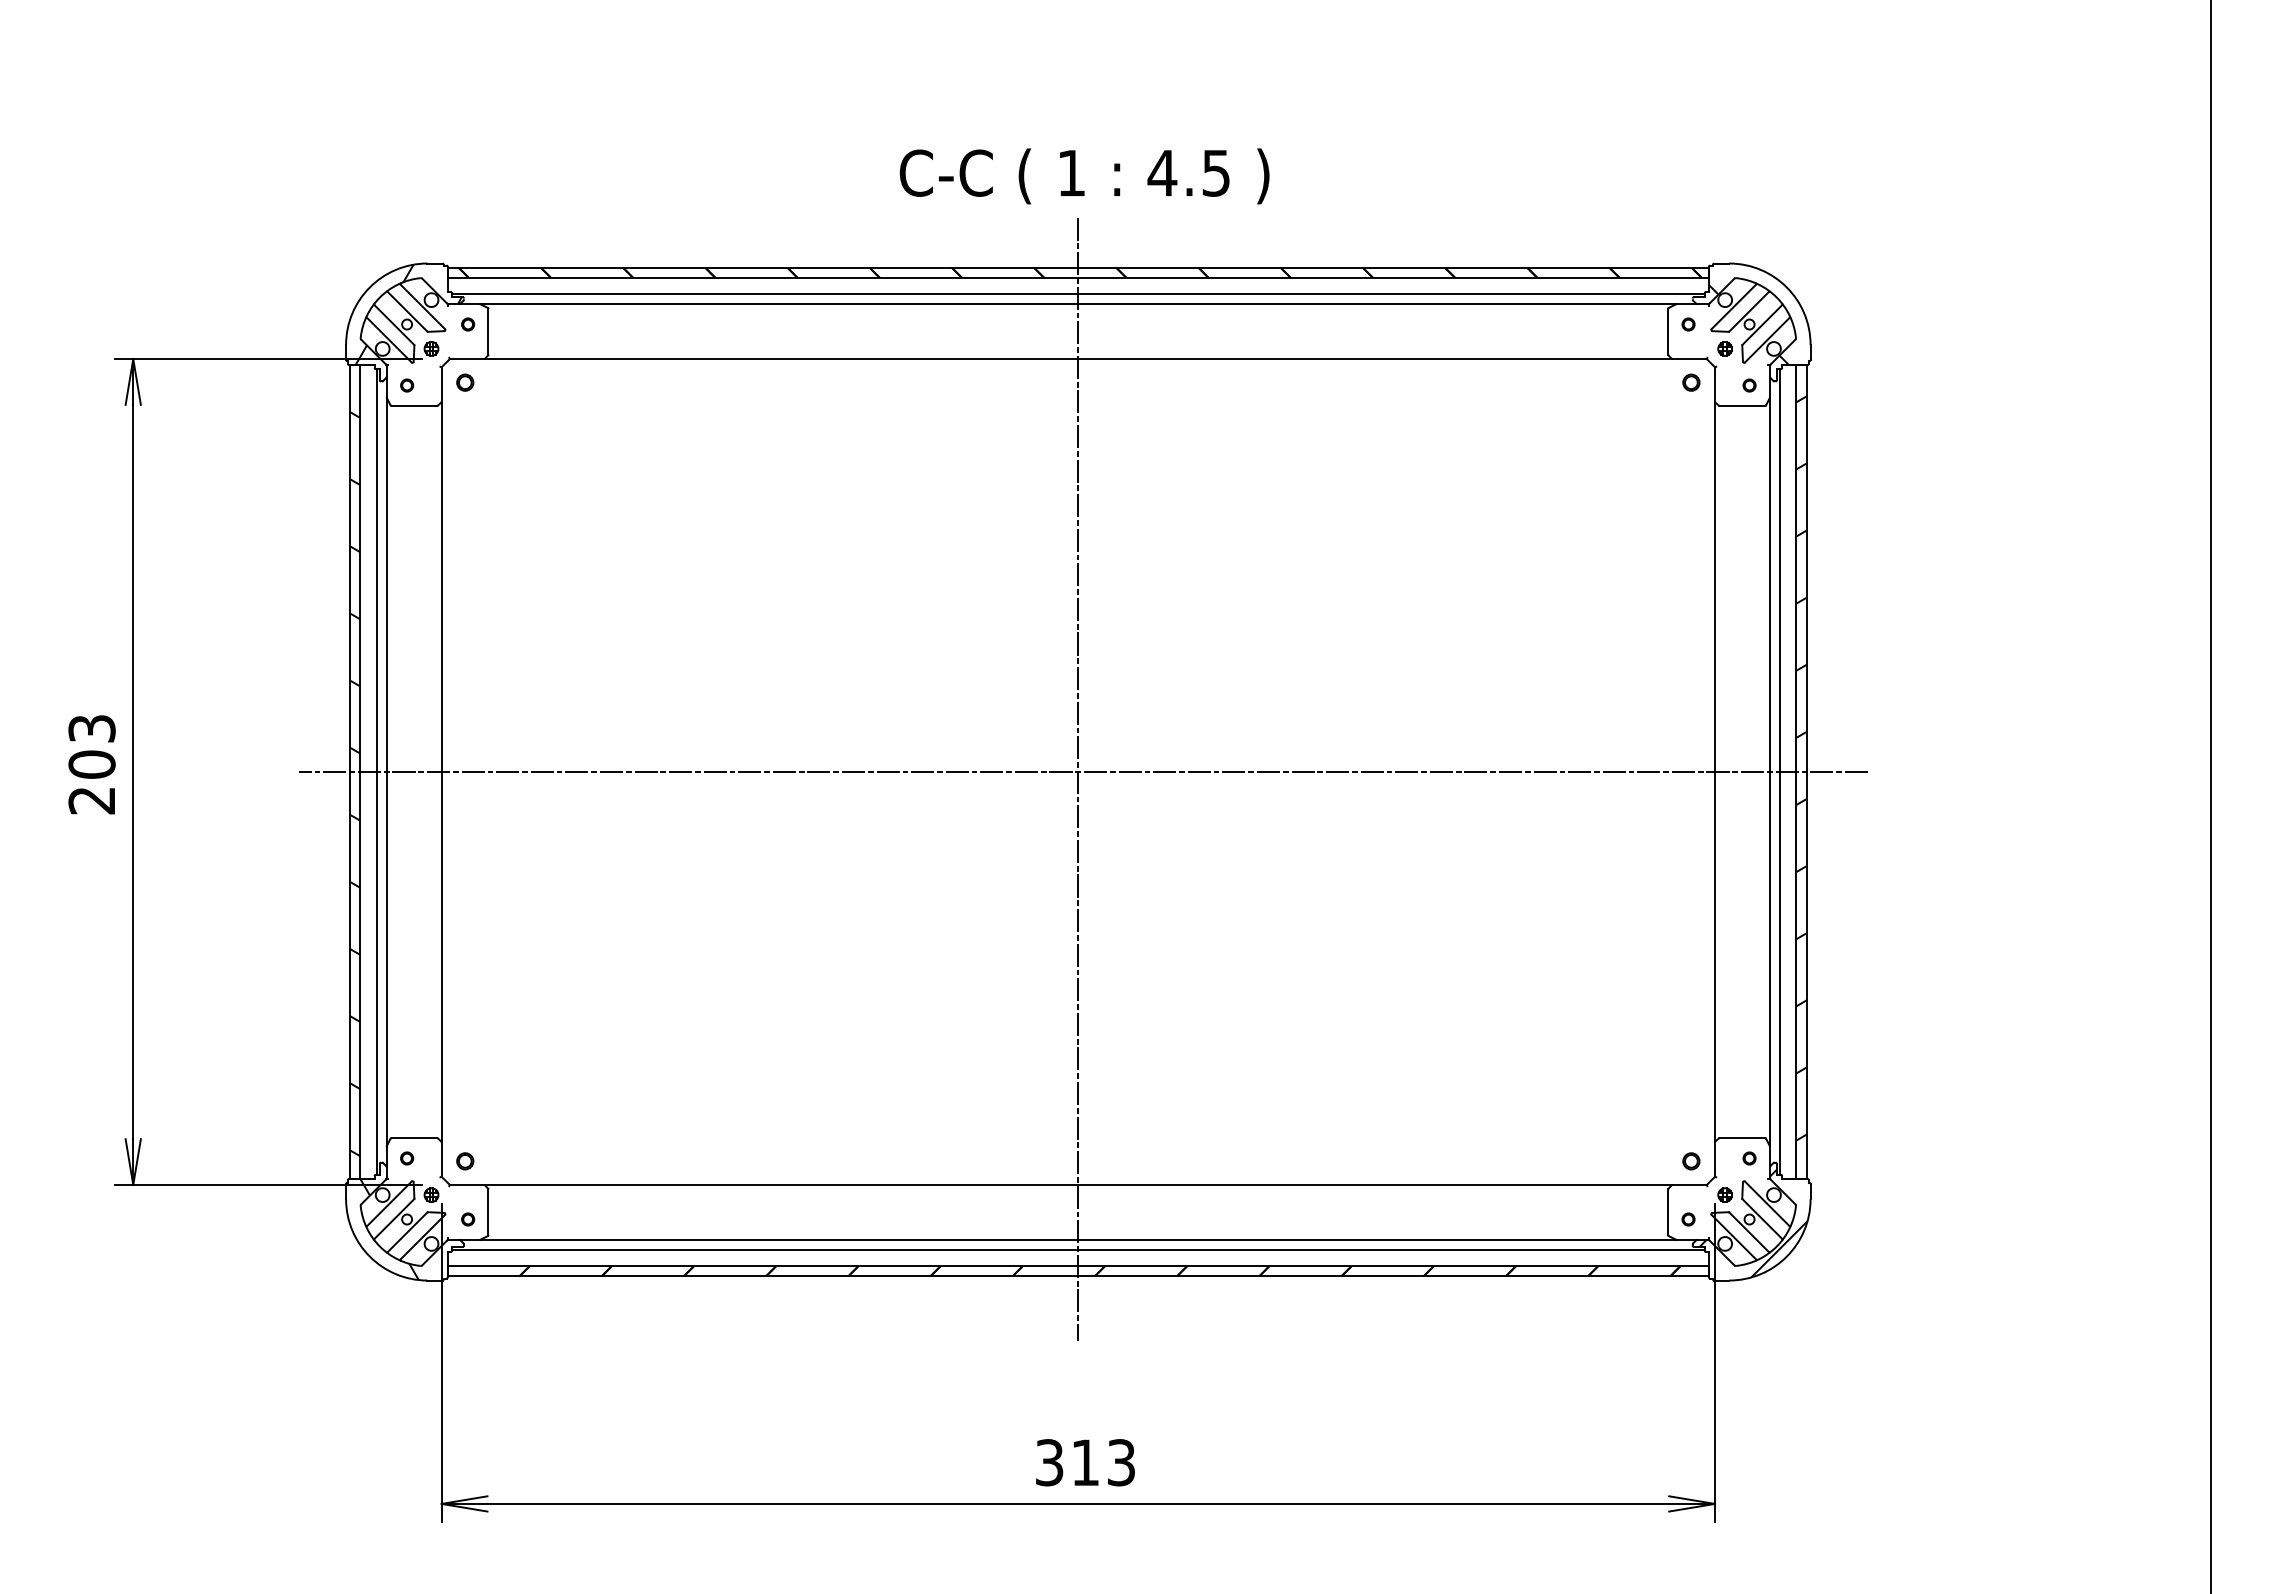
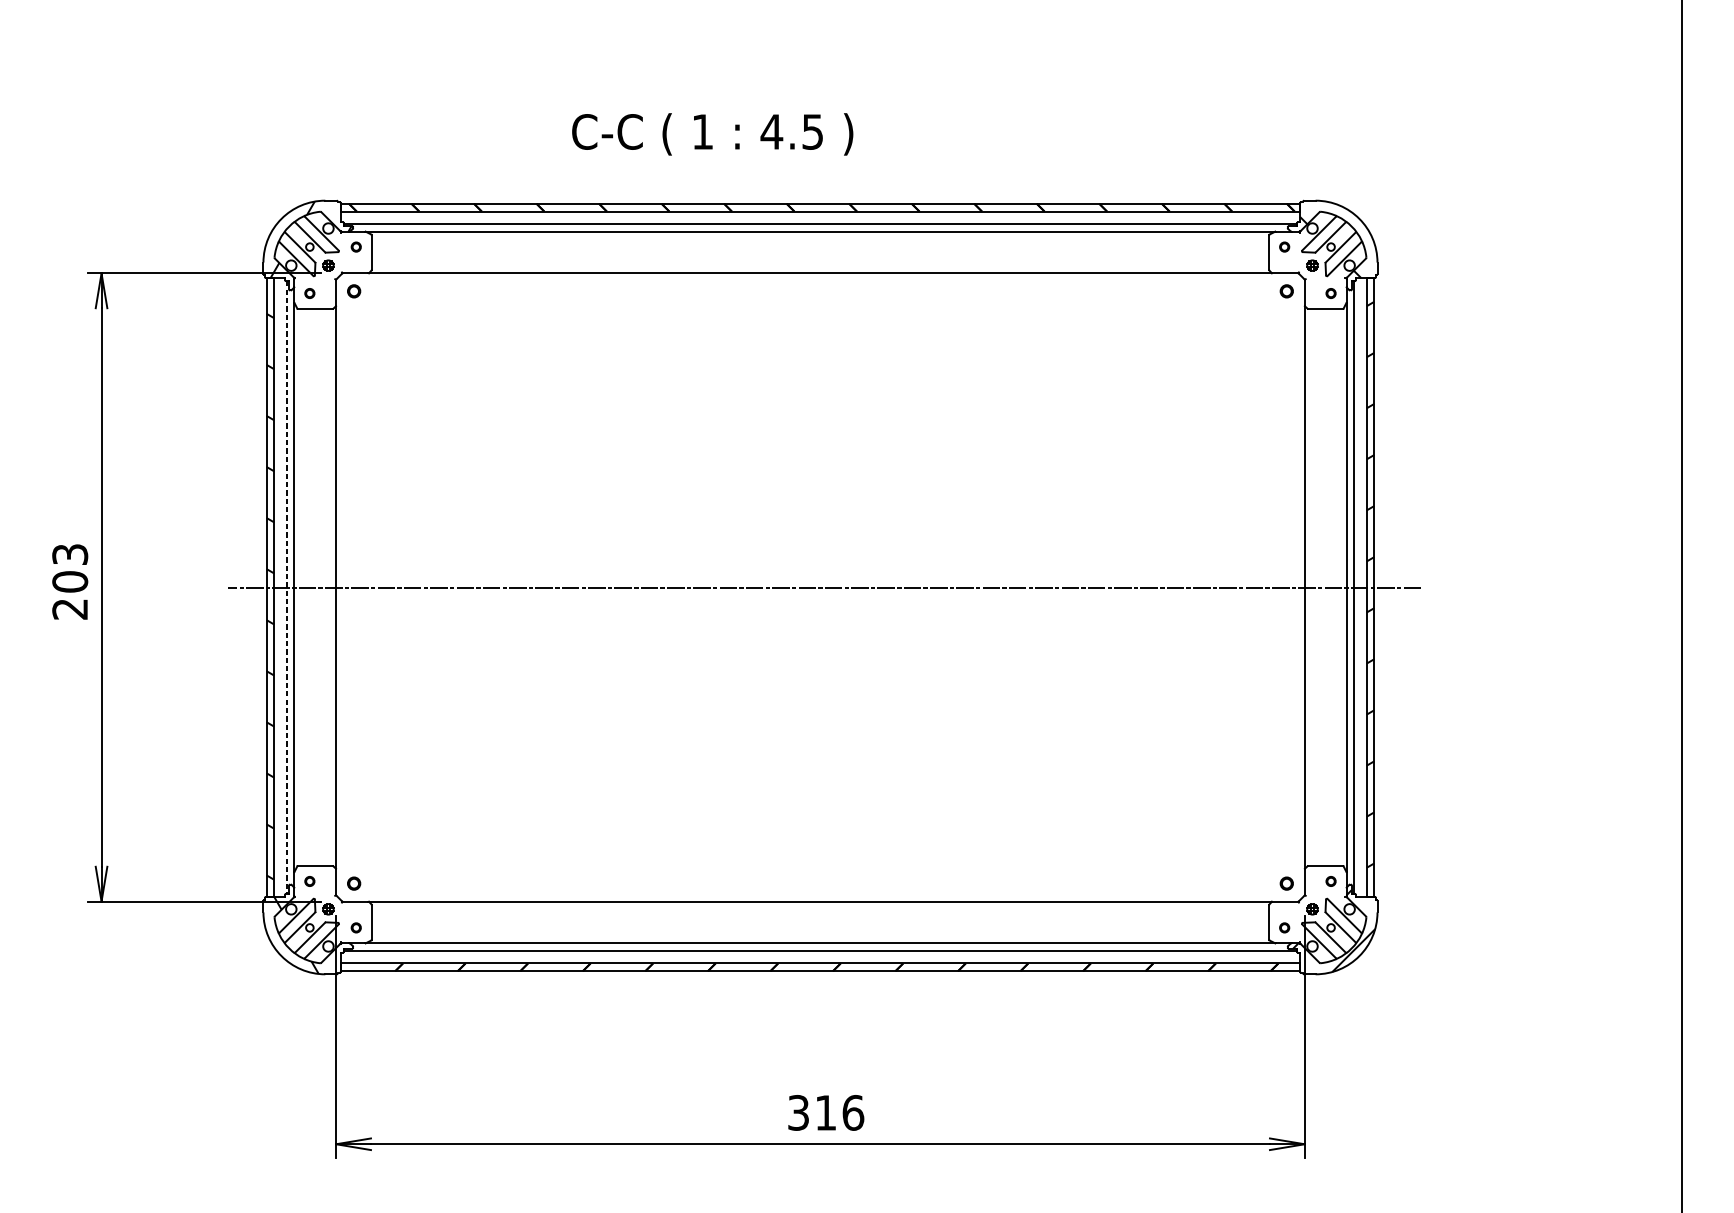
text: (1084, 176) -> (712, 134), moved
line: (376, 772) -> (286, 587), solid -> dashed
line: (1078, 778) -> (820, 592), removed
text: (1121, 1462) -> (853, 1112), 313 -> 316

